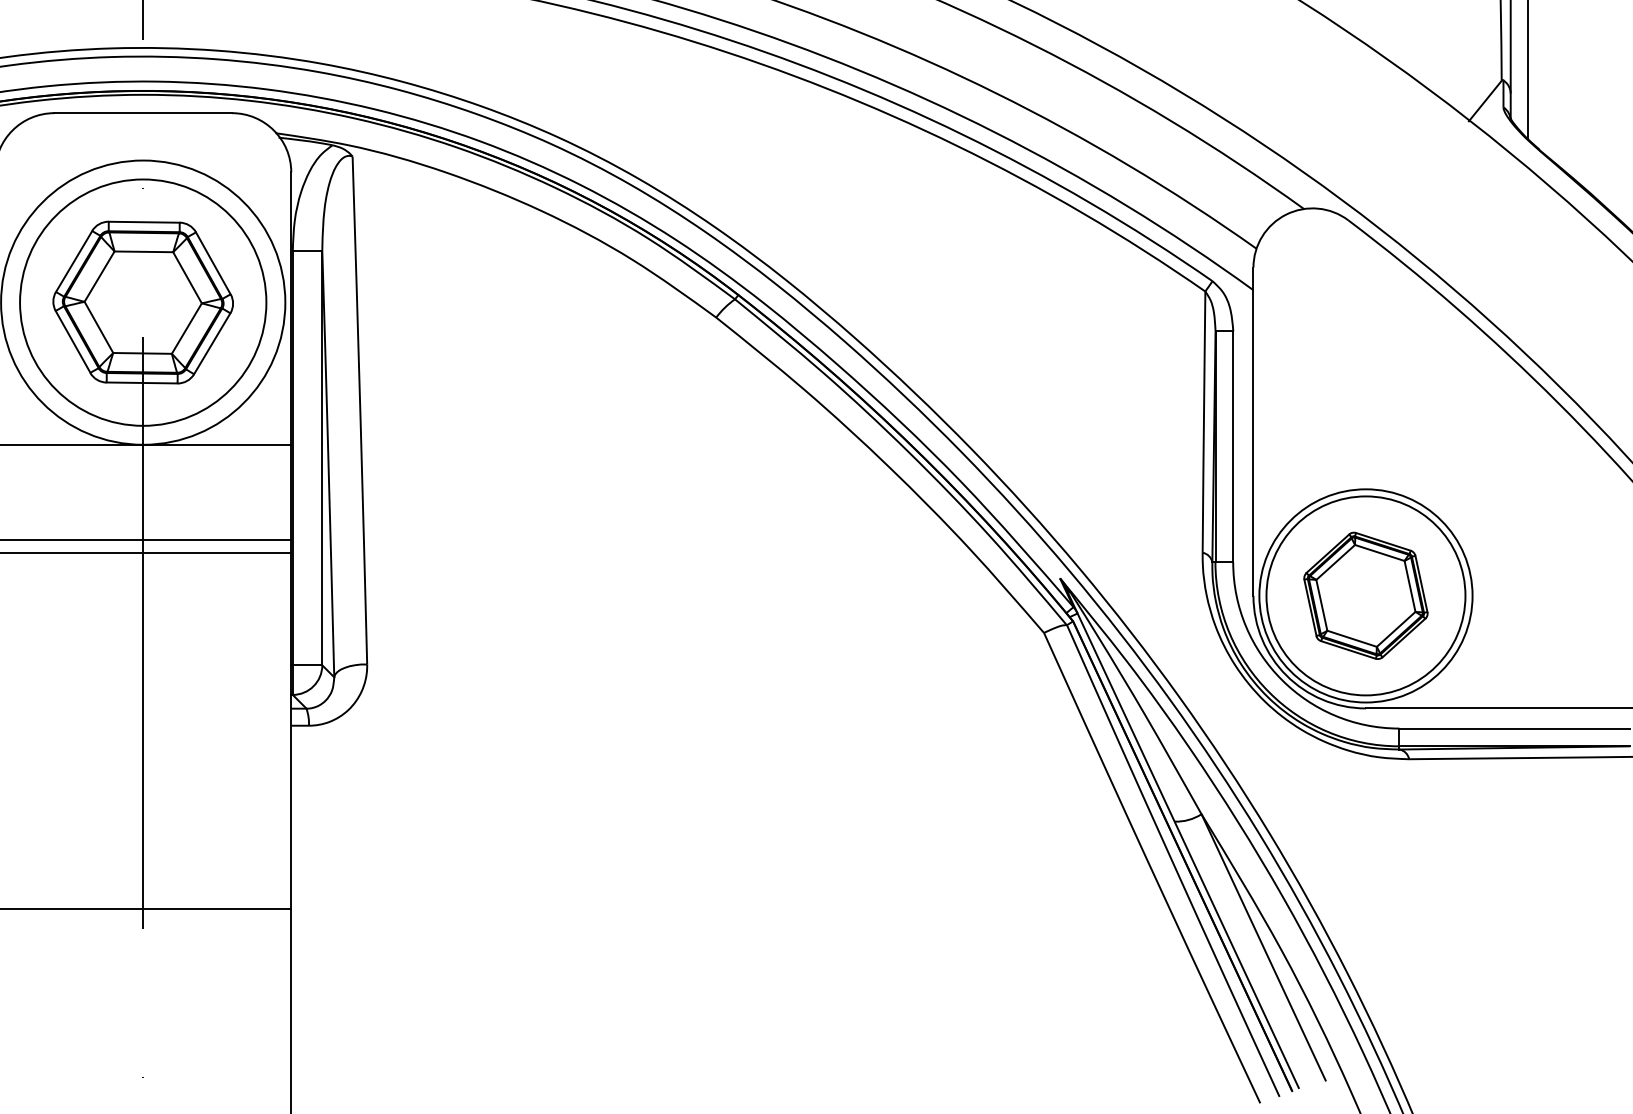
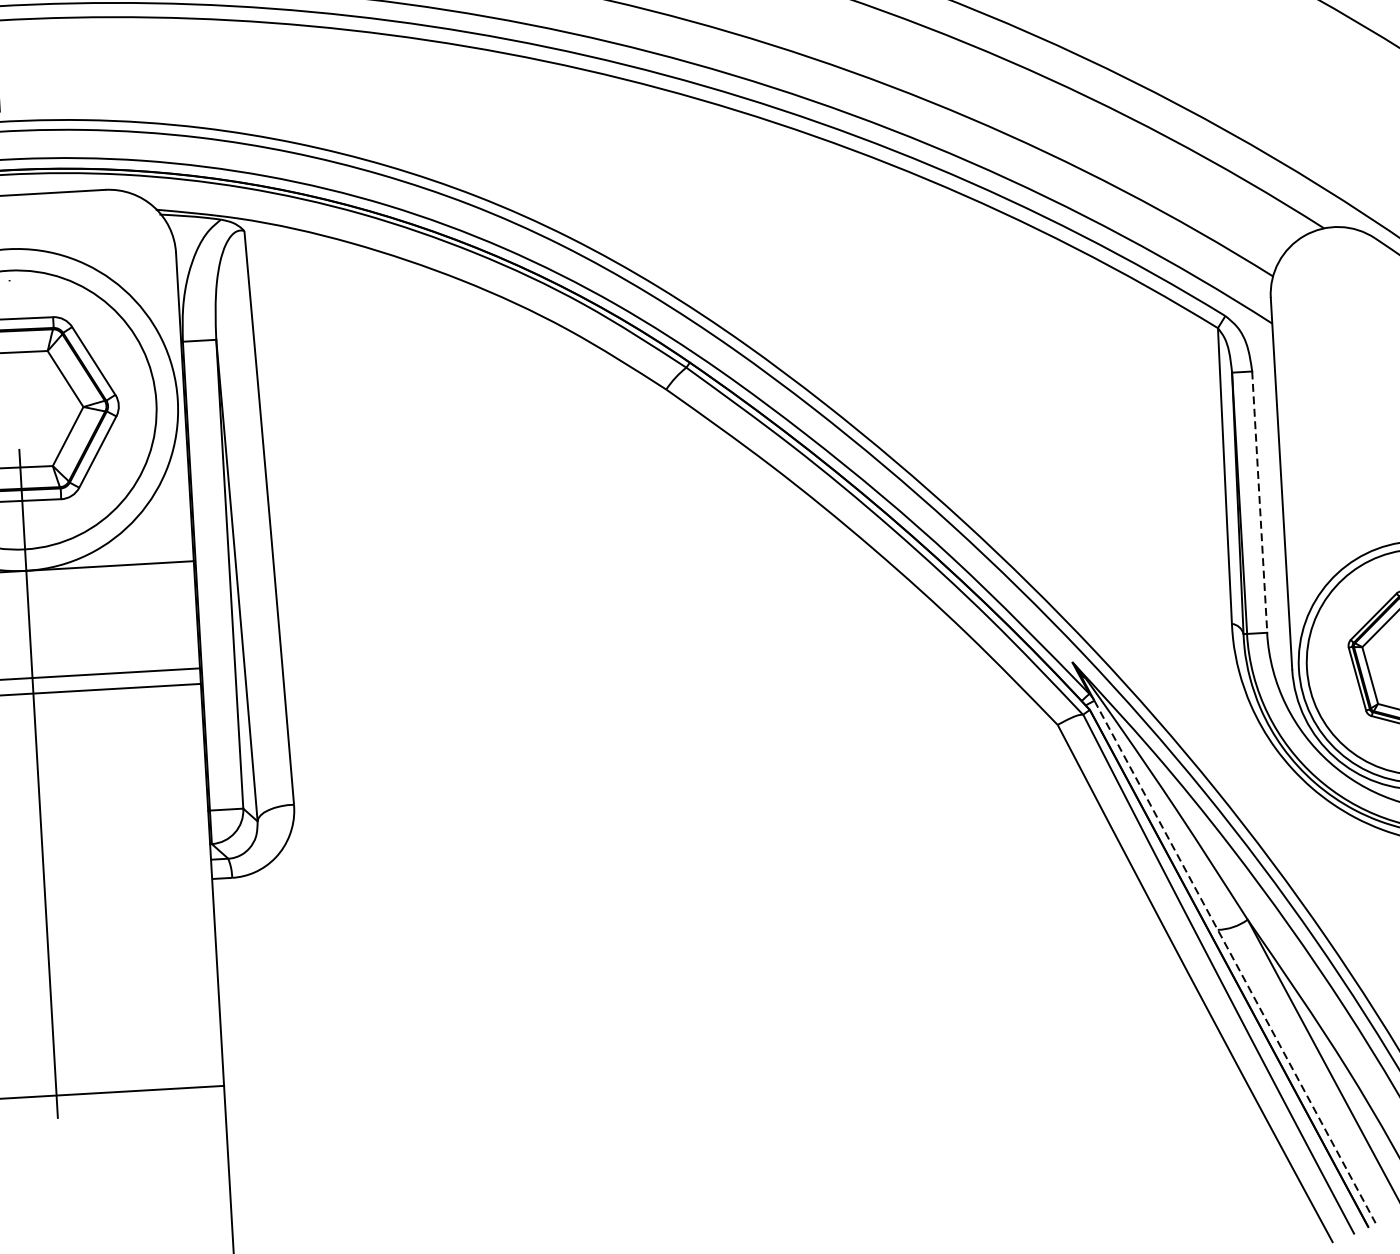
line: (1233, 447) -> (1259, 502), solid -> dashed
line: (1188, 850) -> (1235, 961), solid -> dashed

